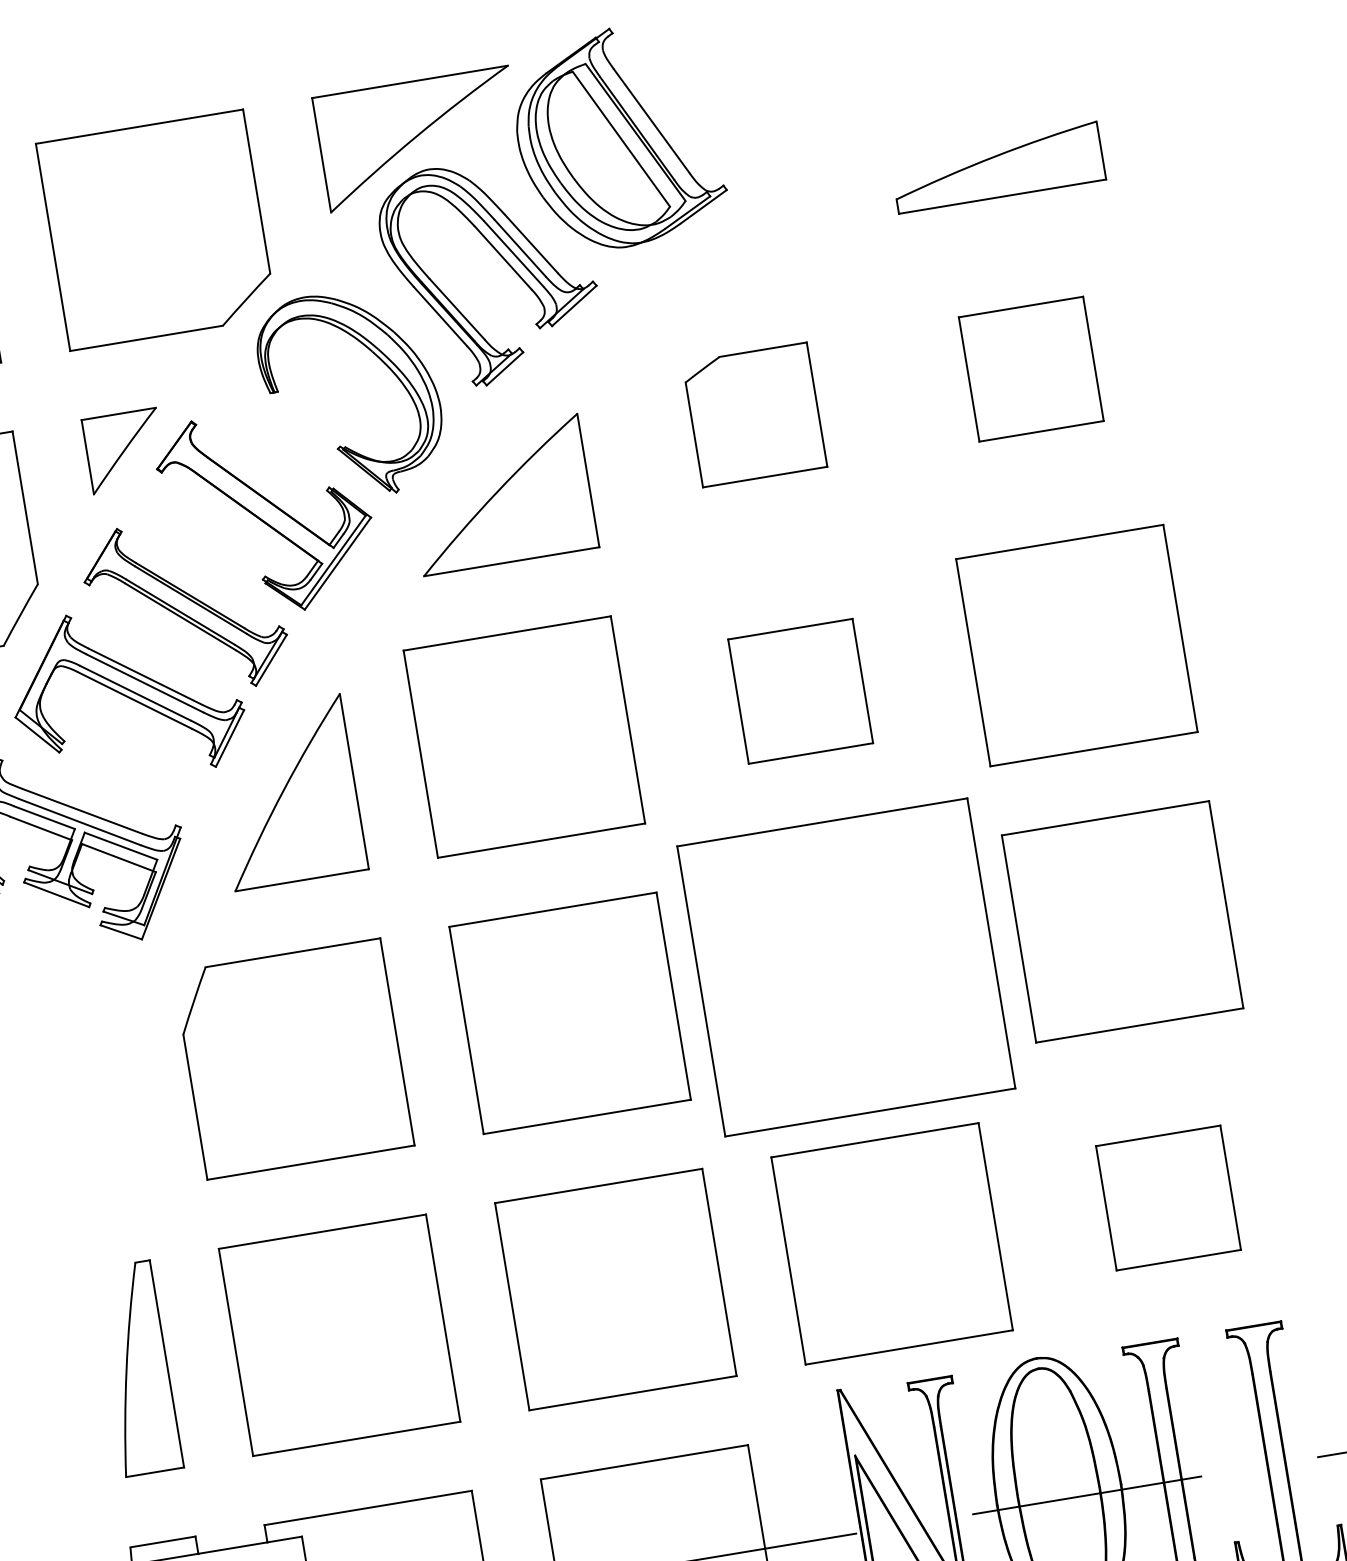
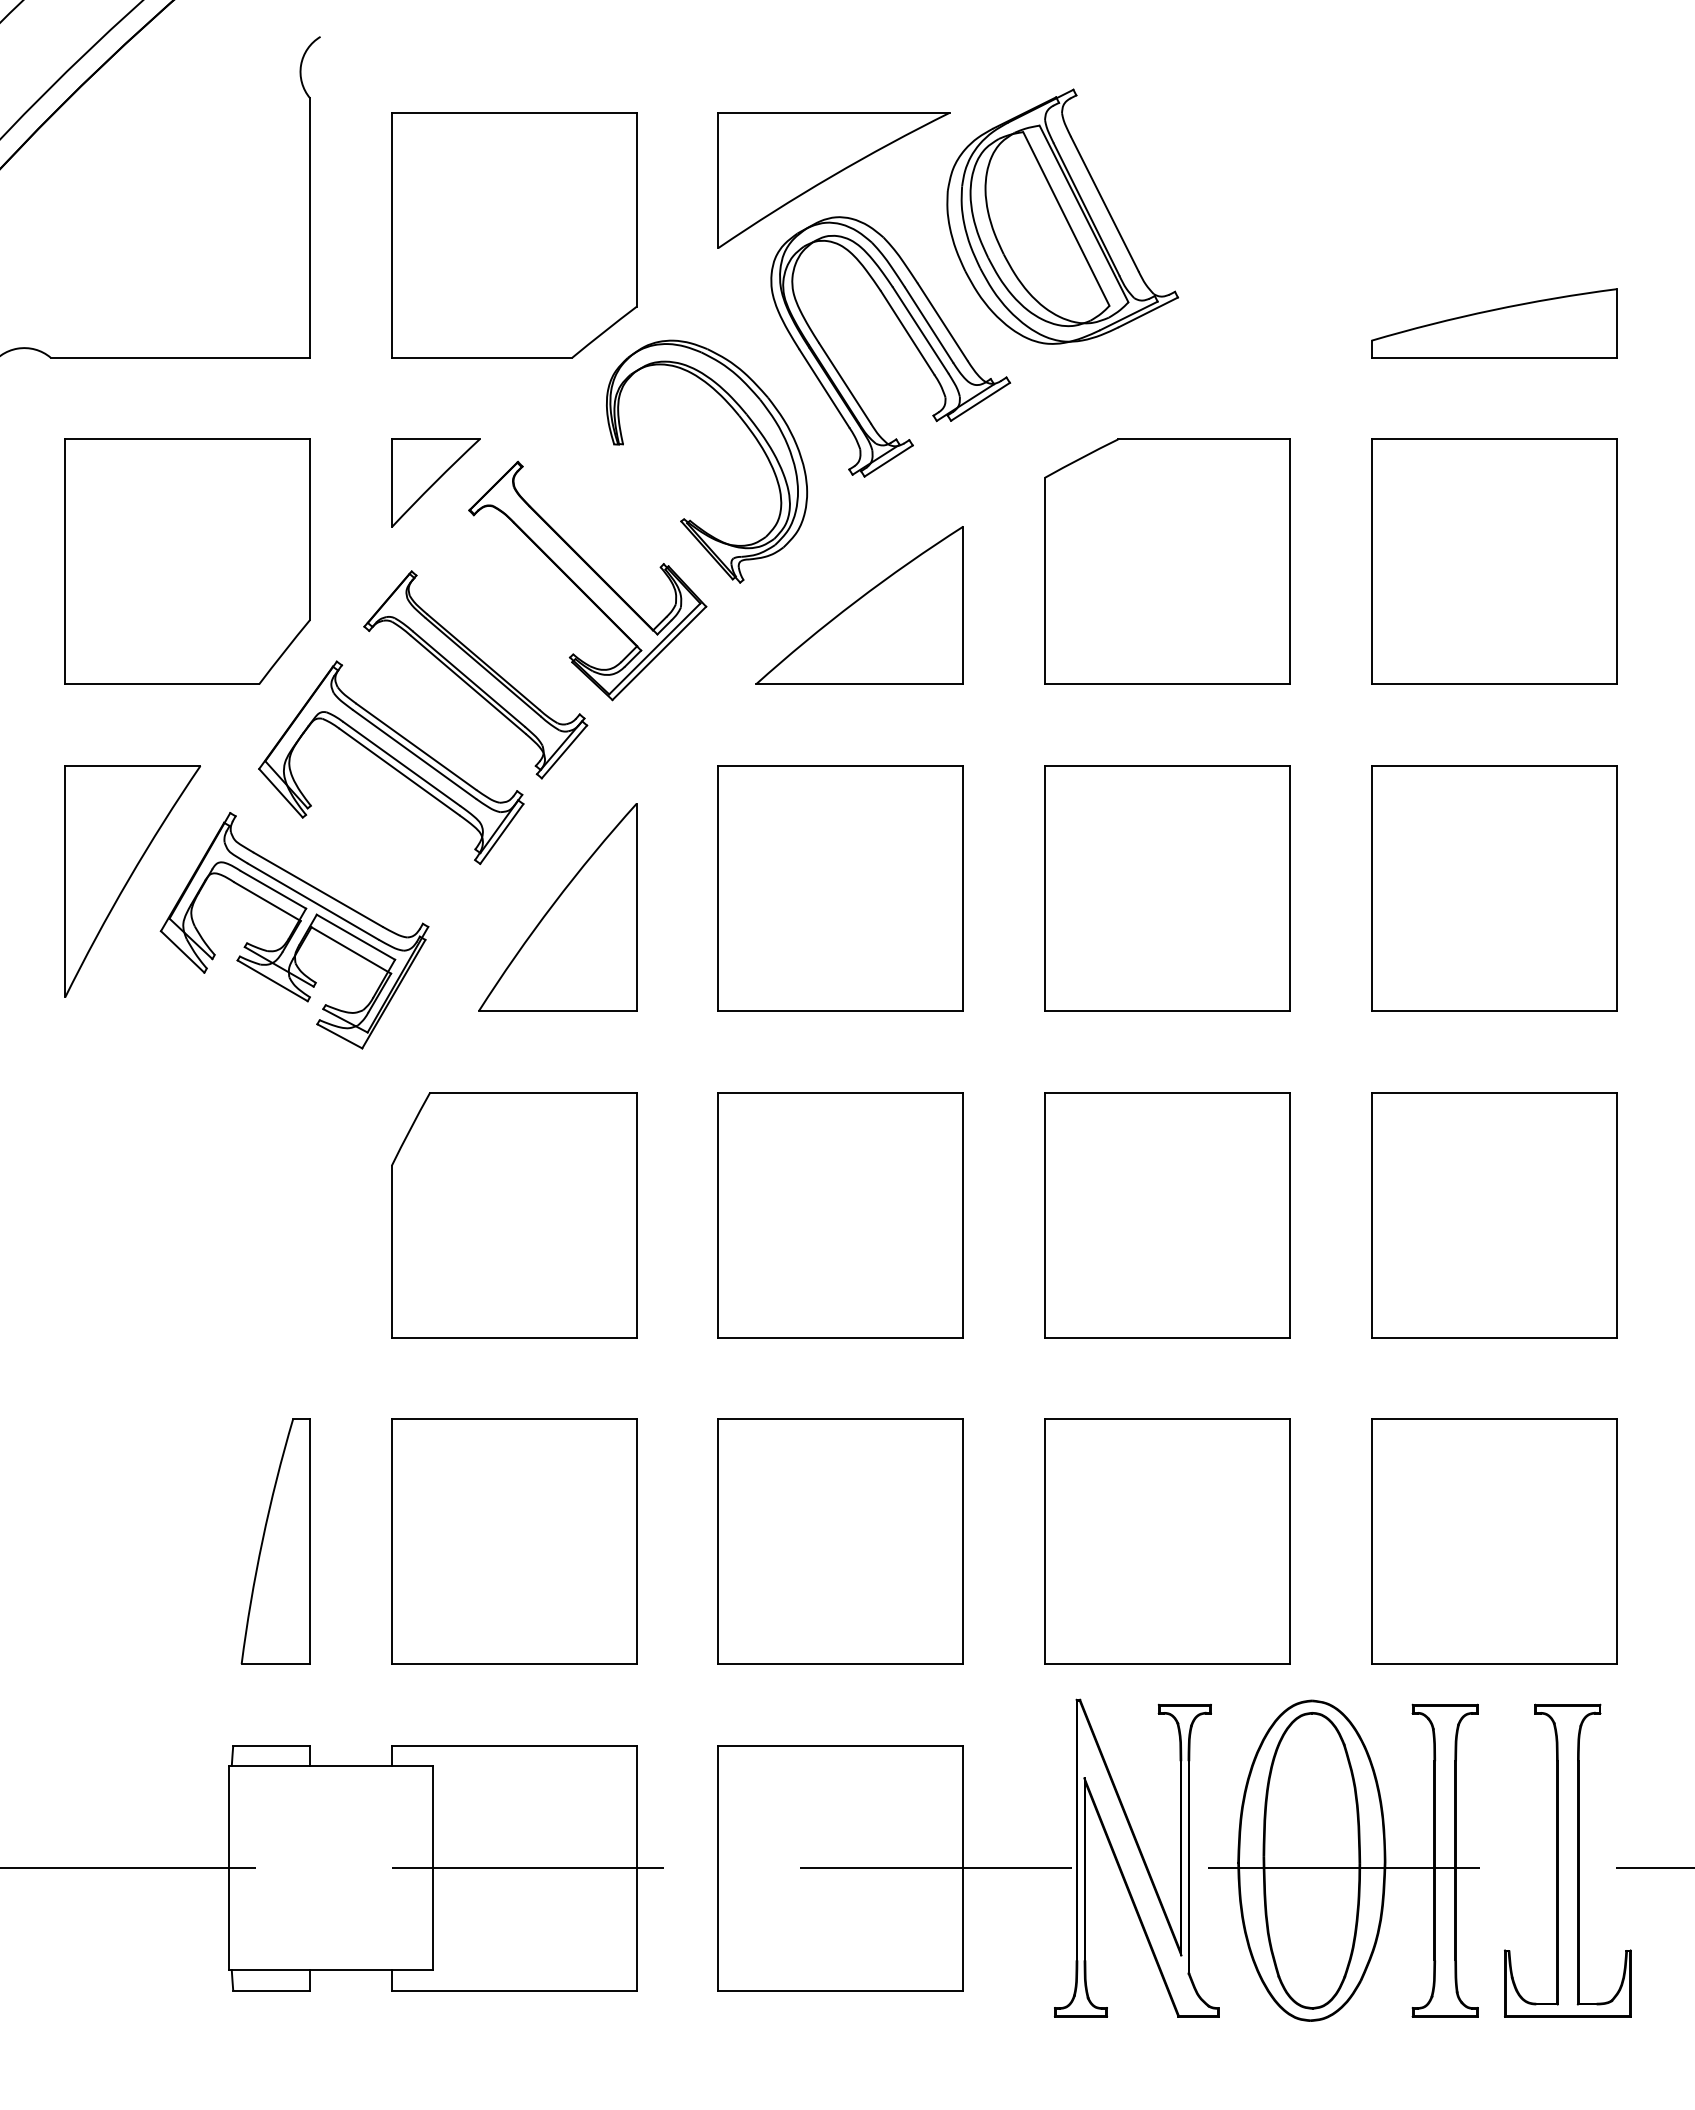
part: (1031, 368) -> (1494, 561), size x1.67
part: (754, 414) -> (1167, 561), size x1.67
part: (800, 691) -> (1167, 888), size x1.67
part: (846, 967) -> (1167, 1215), size x0.71
part: (1168, 1197) -> (1494, 1541), size x1.67

